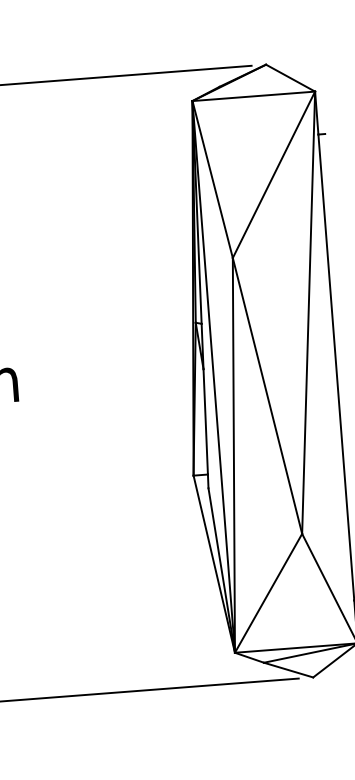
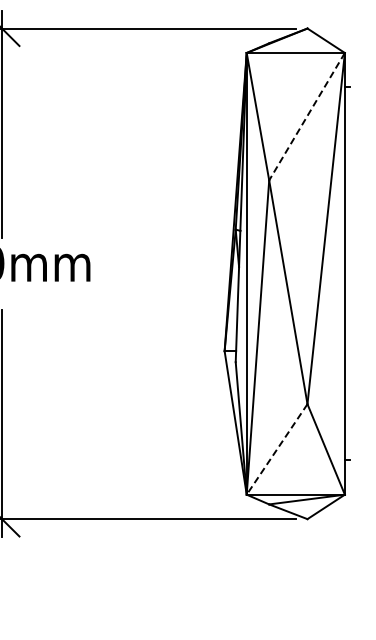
line: (273, 175) -> (306, 117), solid -> dashed
line: (269, 593) -> (277, 449), solid -> dashed

